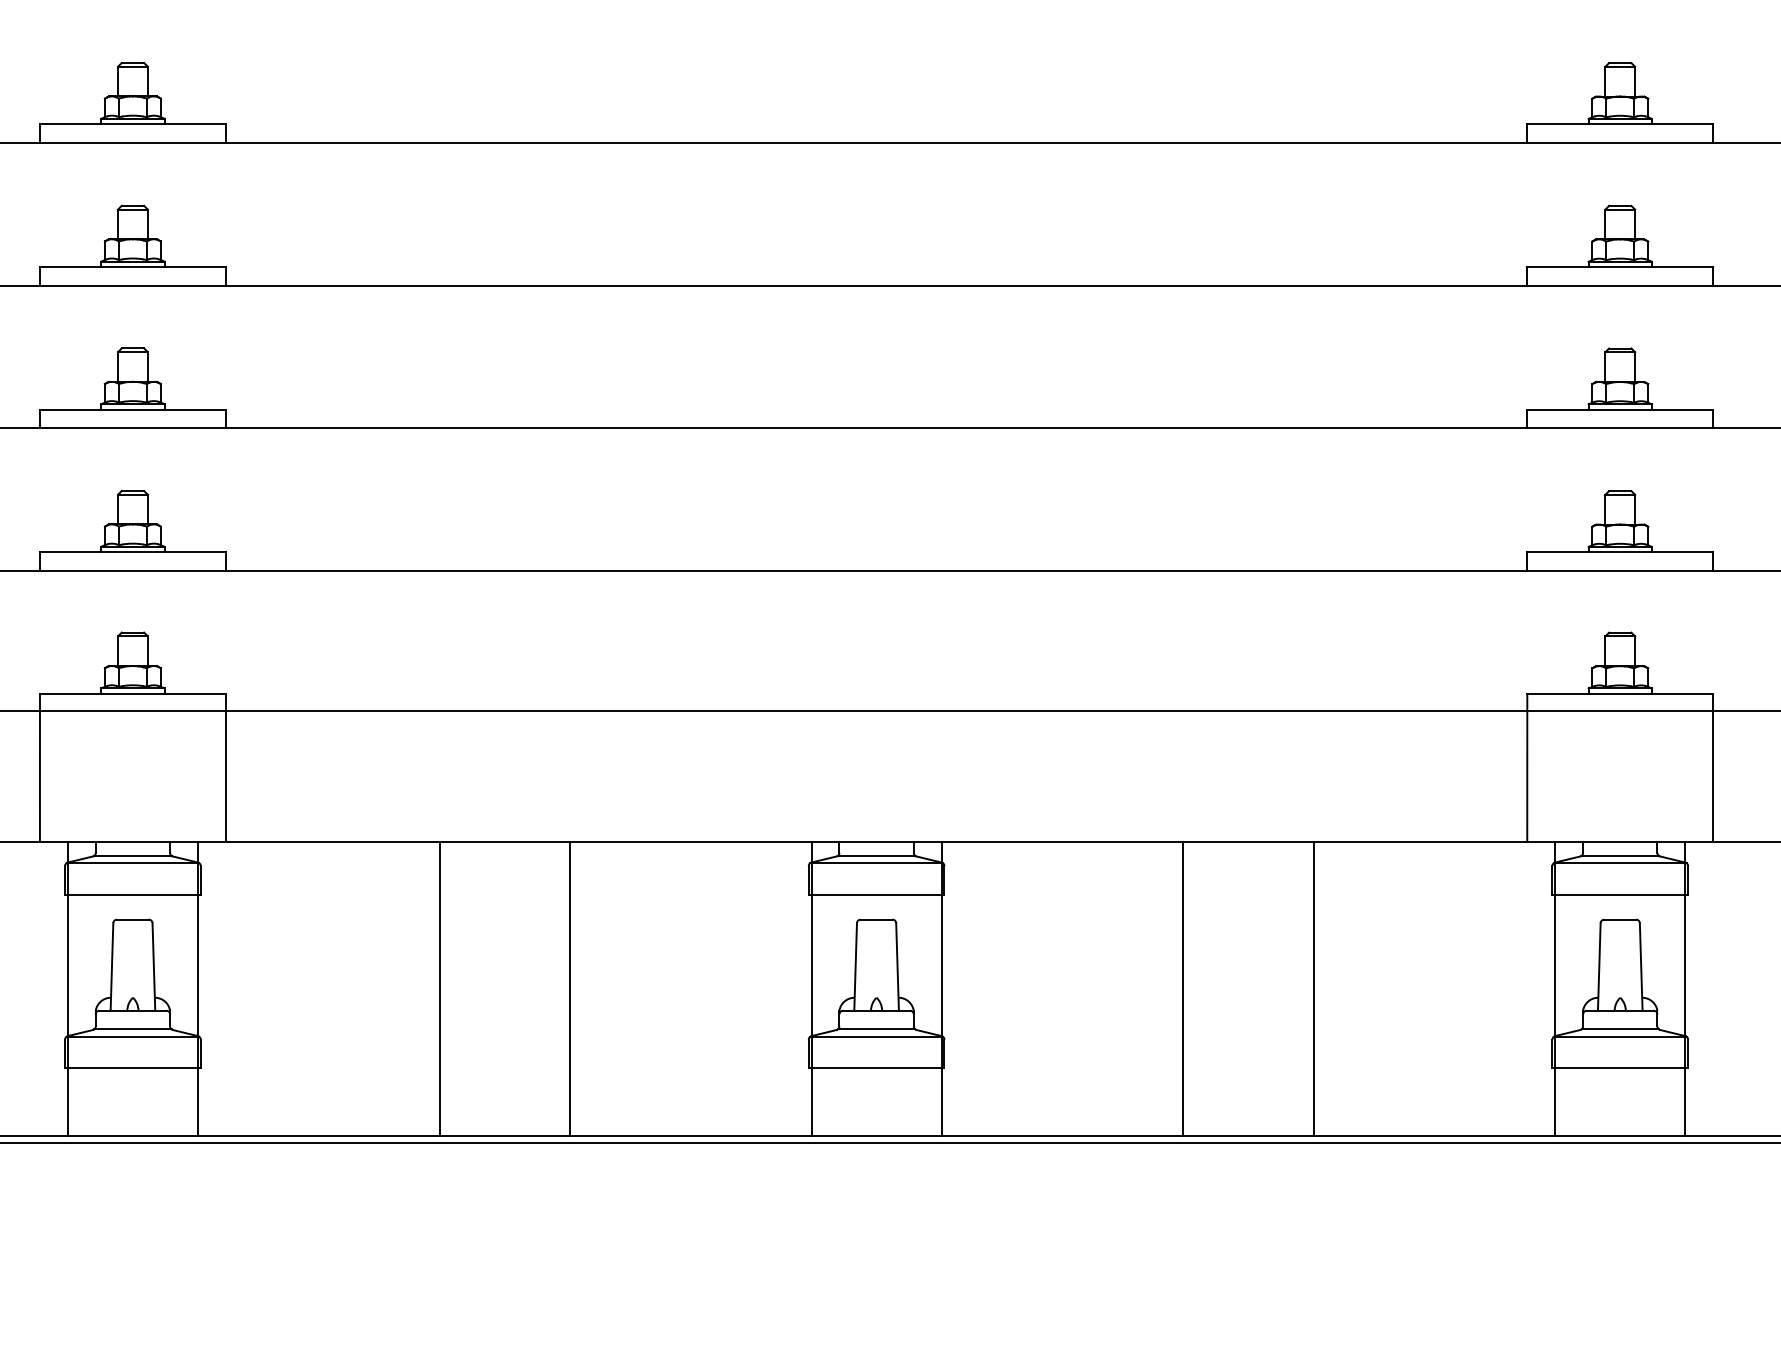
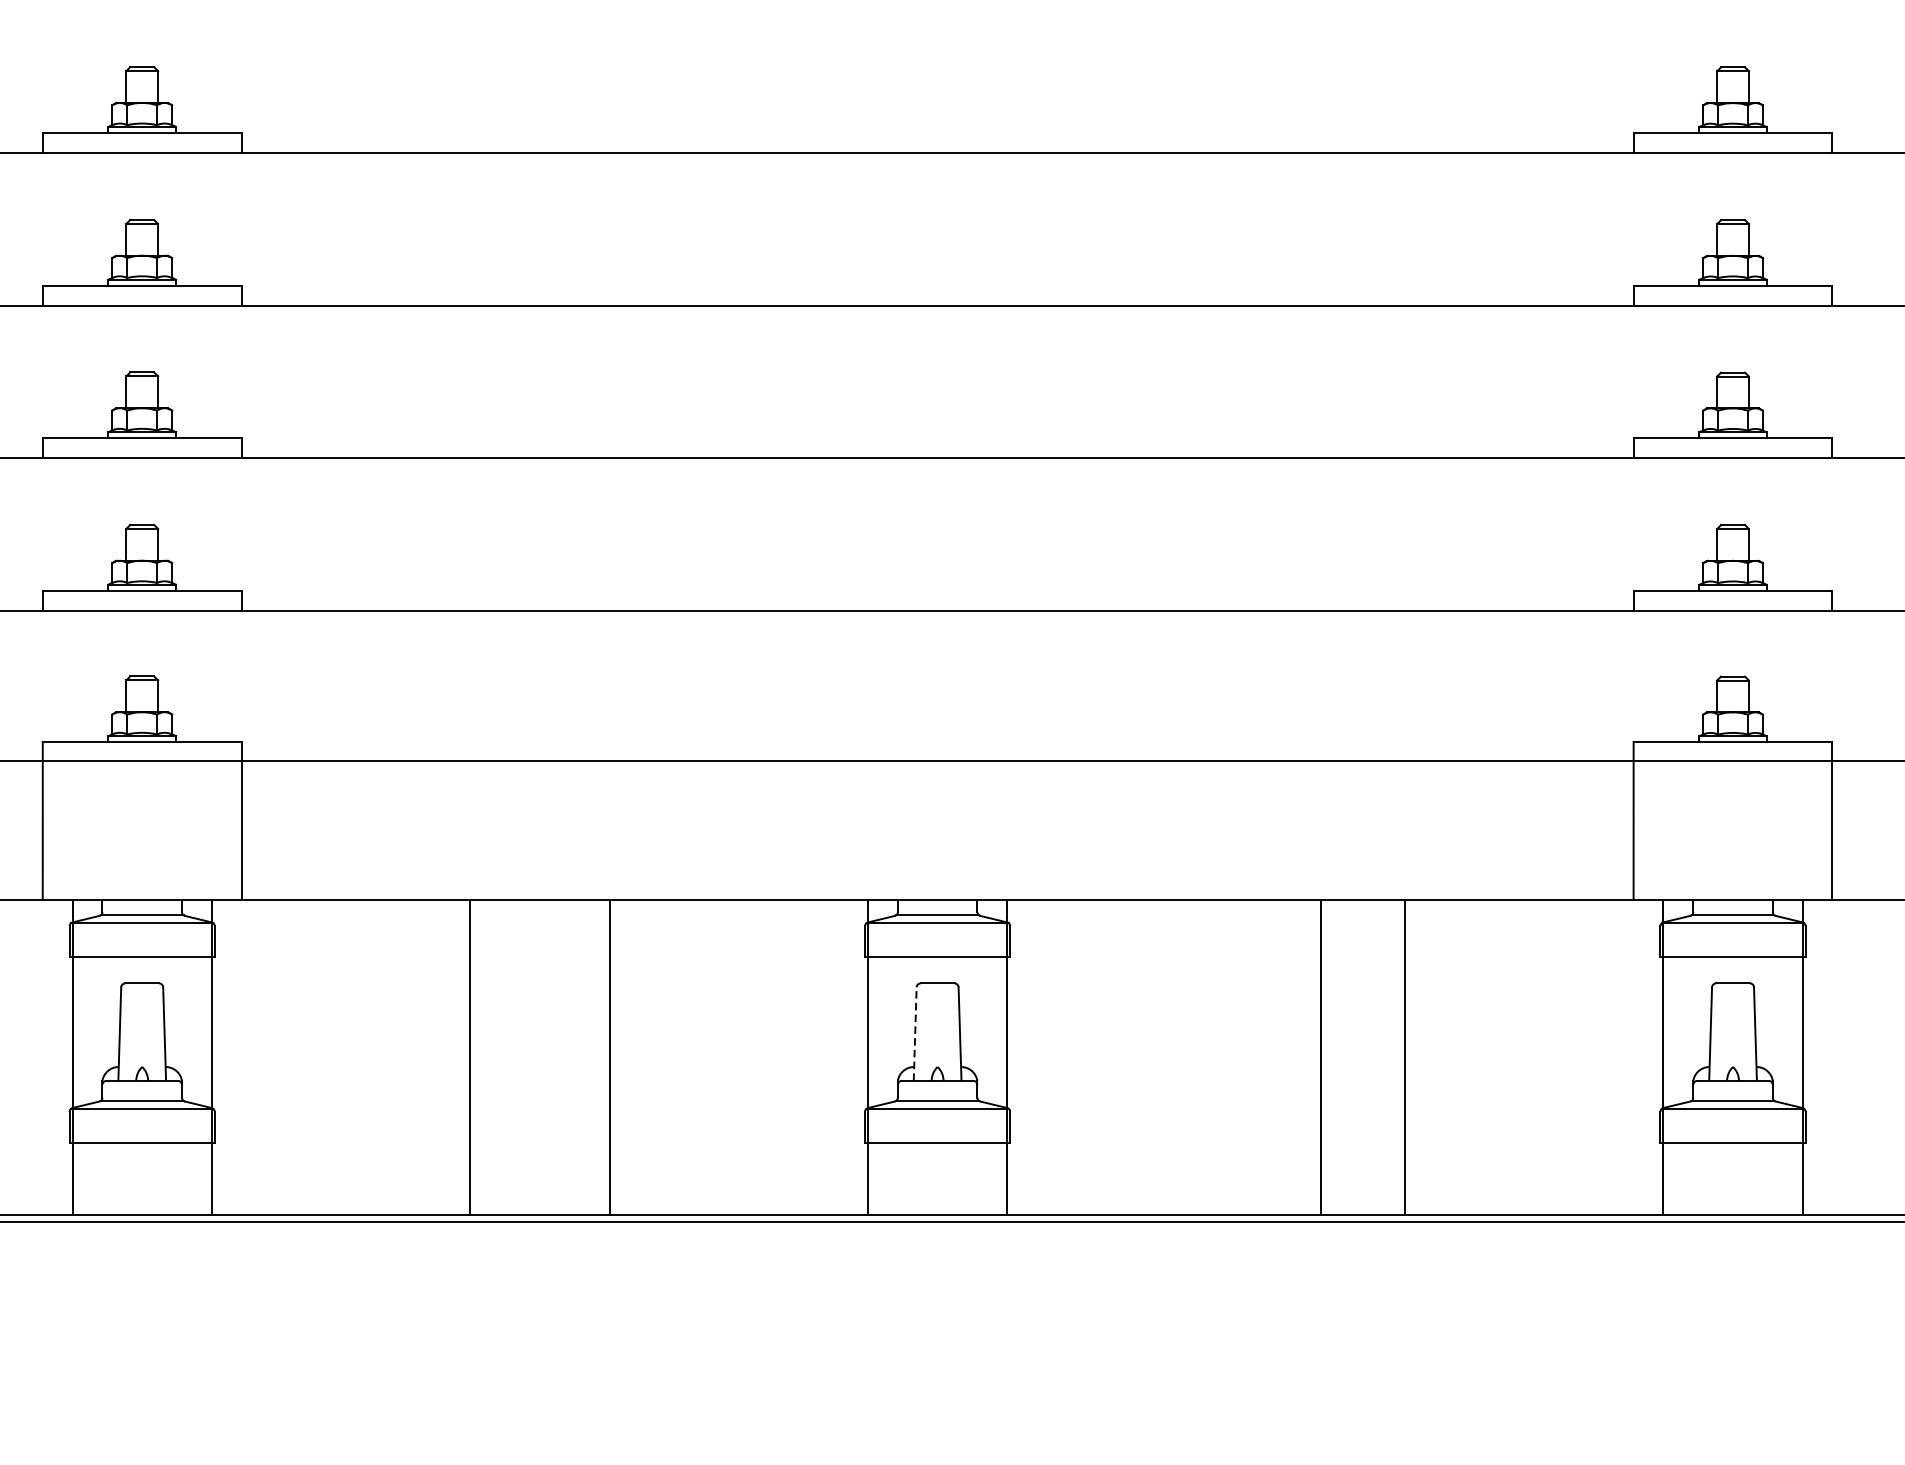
line: (855, 967) -> (915, 1034), solid -> dashed
line: (1183, 988) -> (1321, 1057), moved

